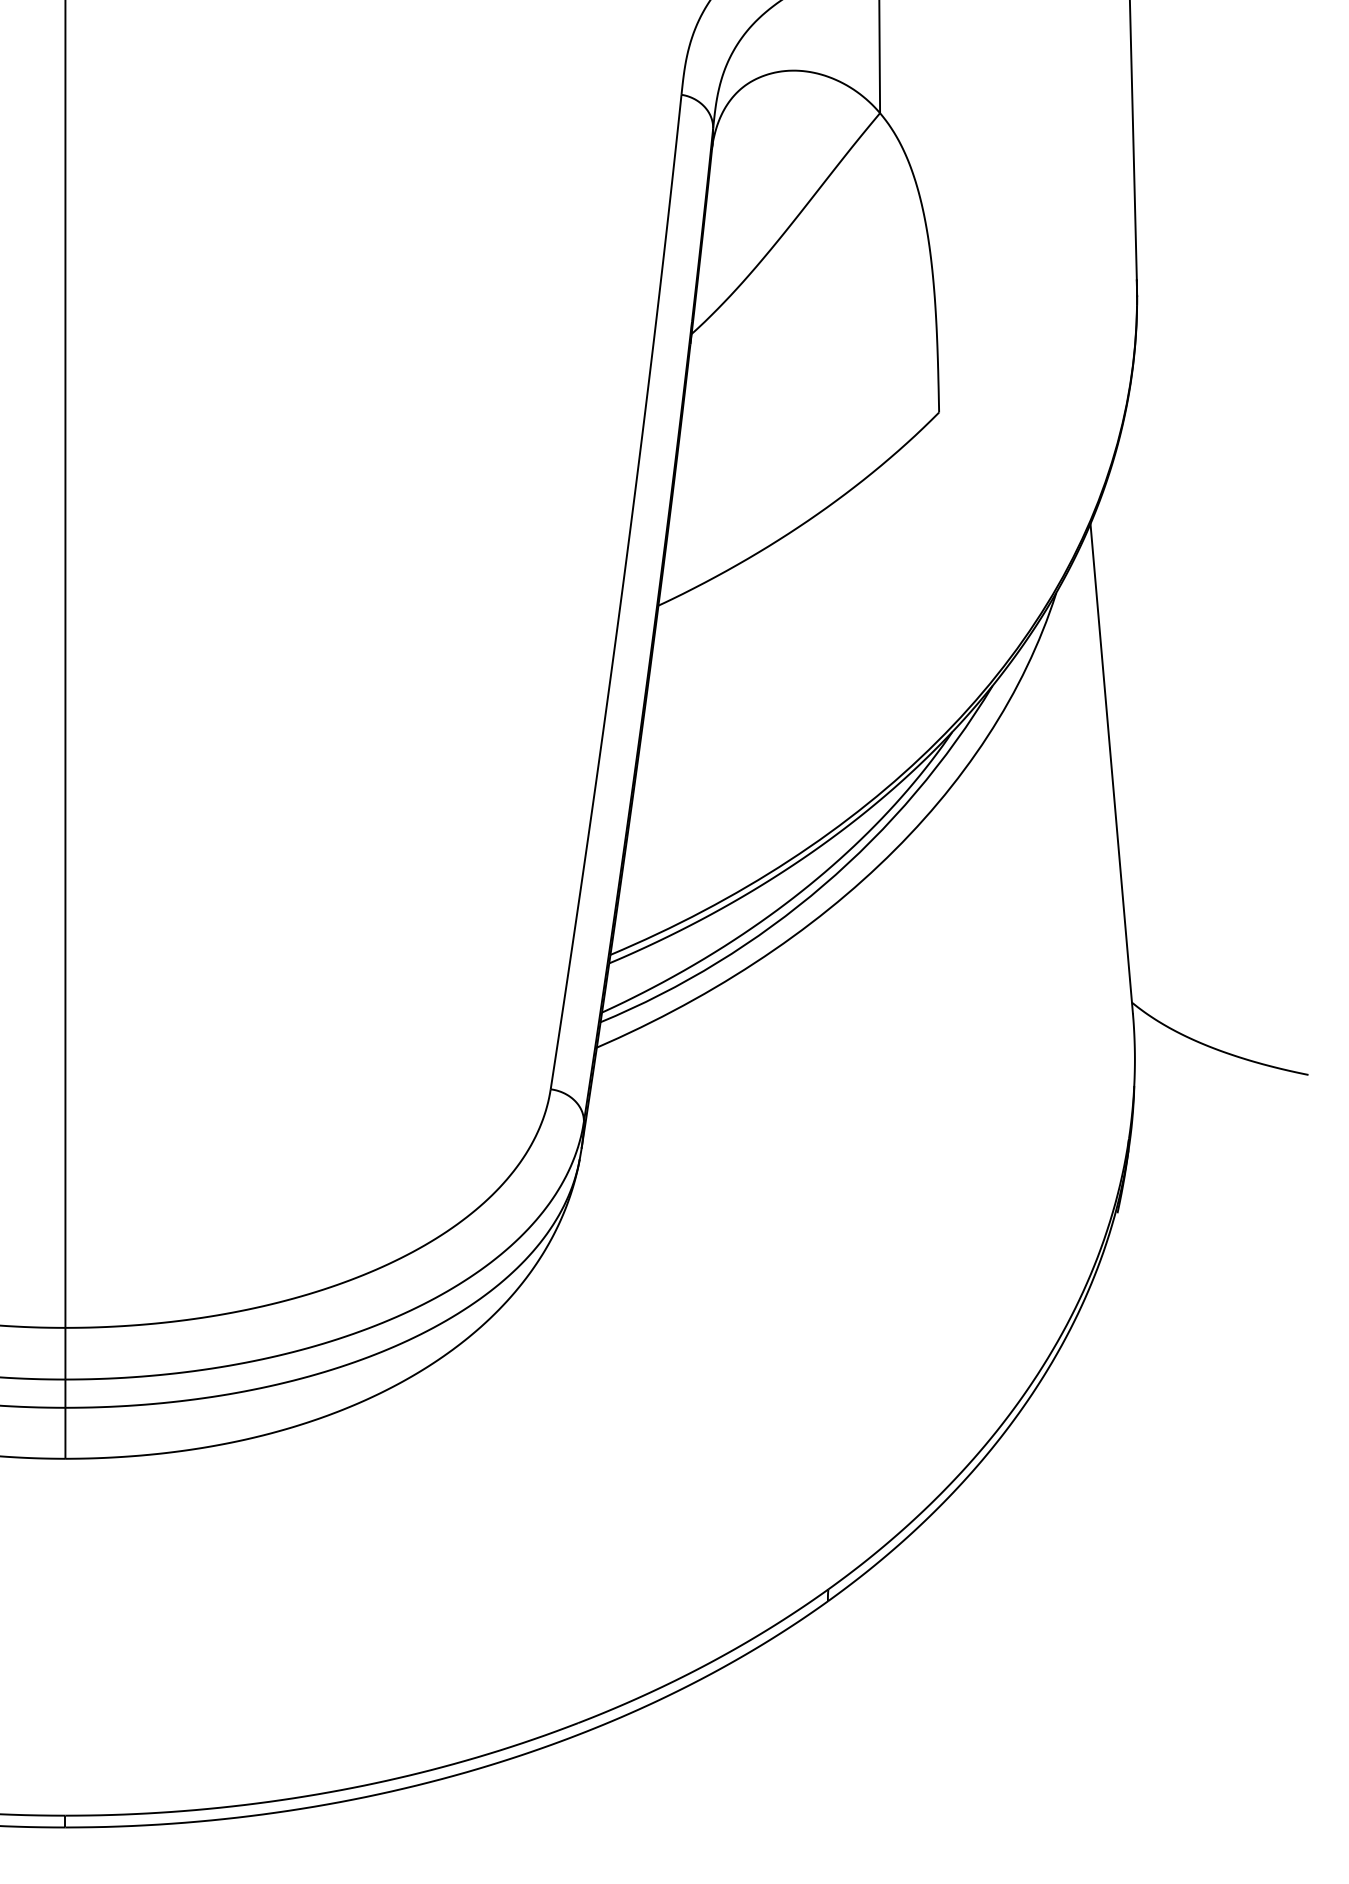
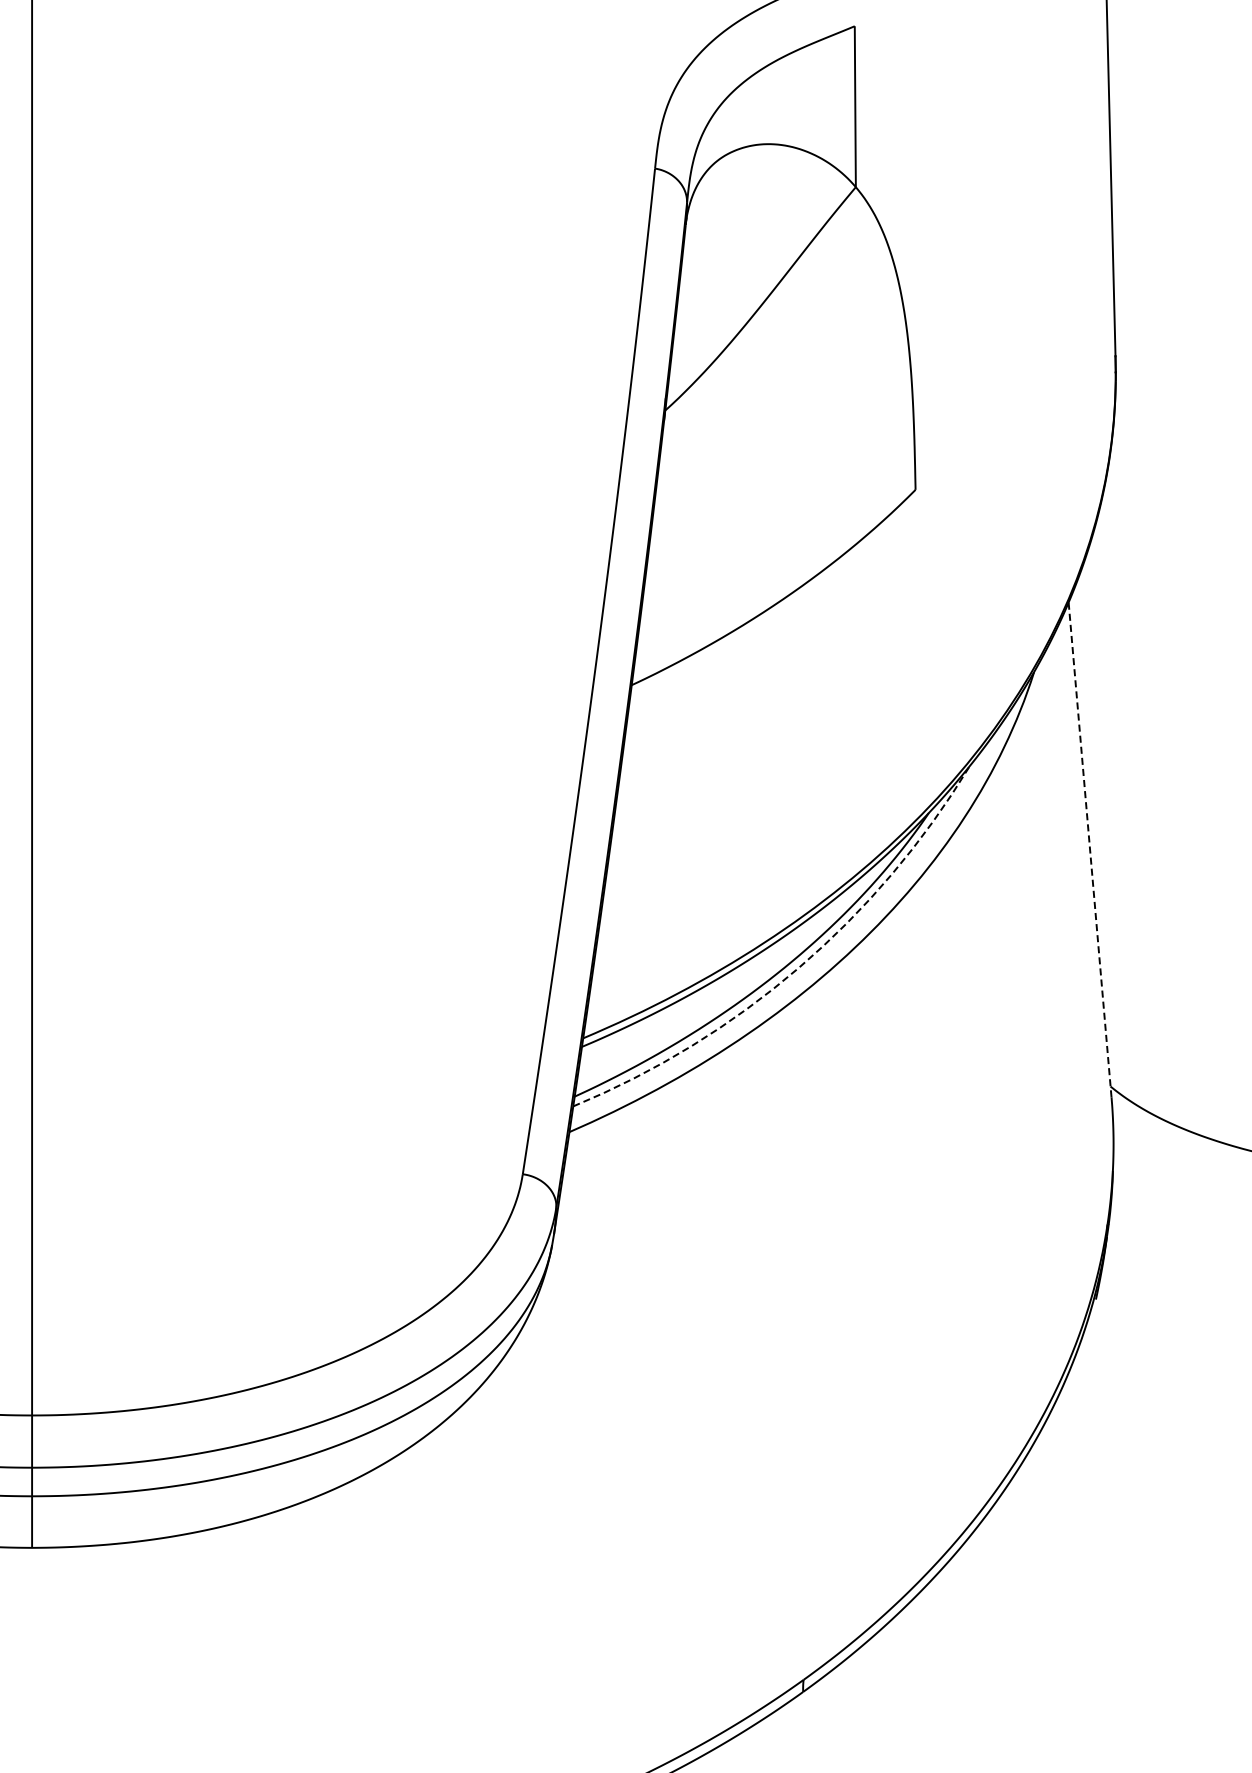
line: (1111, 768) -> (1089, 849), solid -> dashed
arc: (823, 885) -> (798, 968), solid -> dashed

